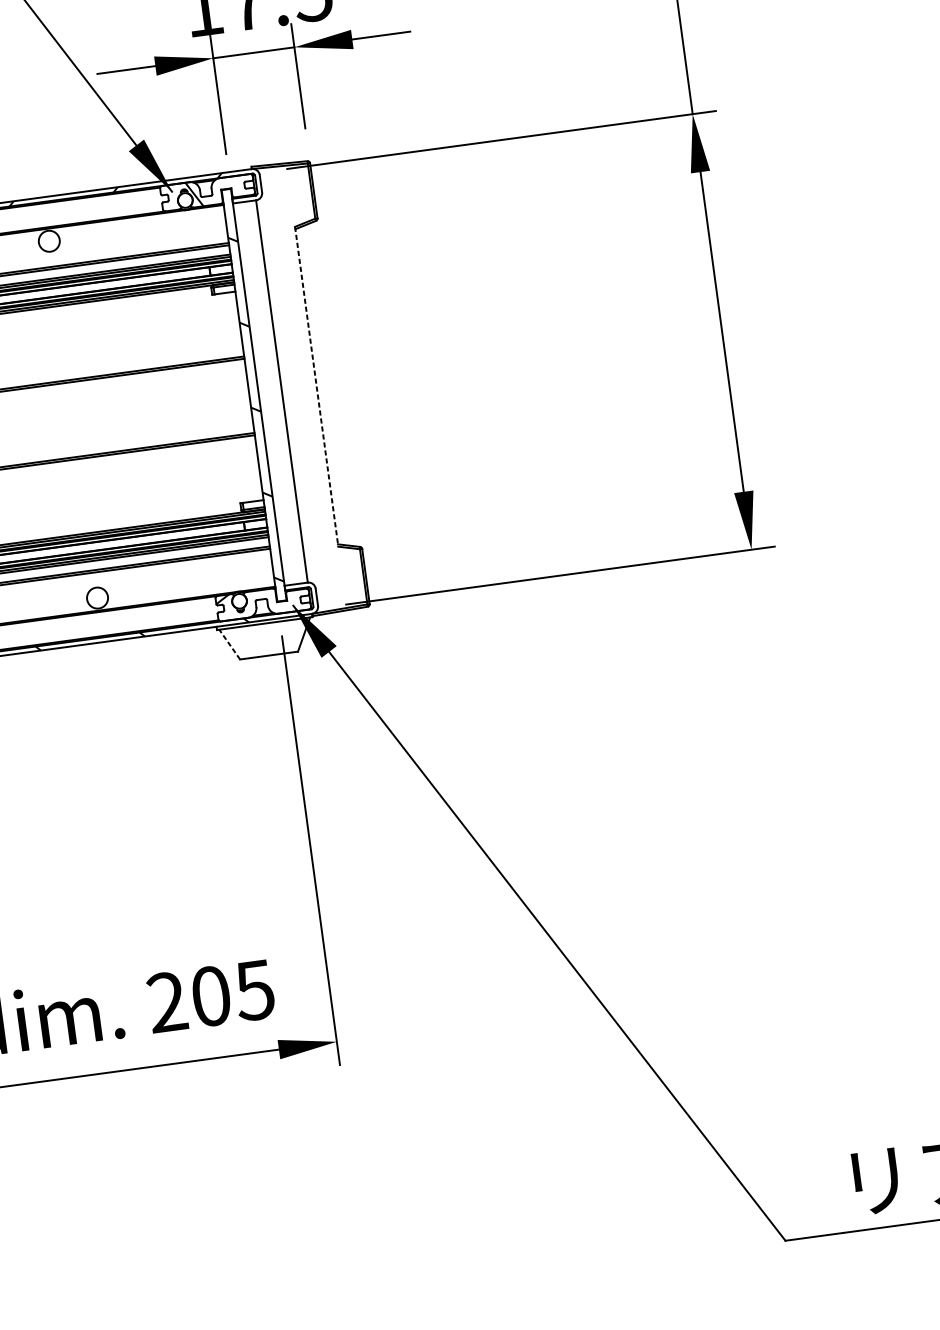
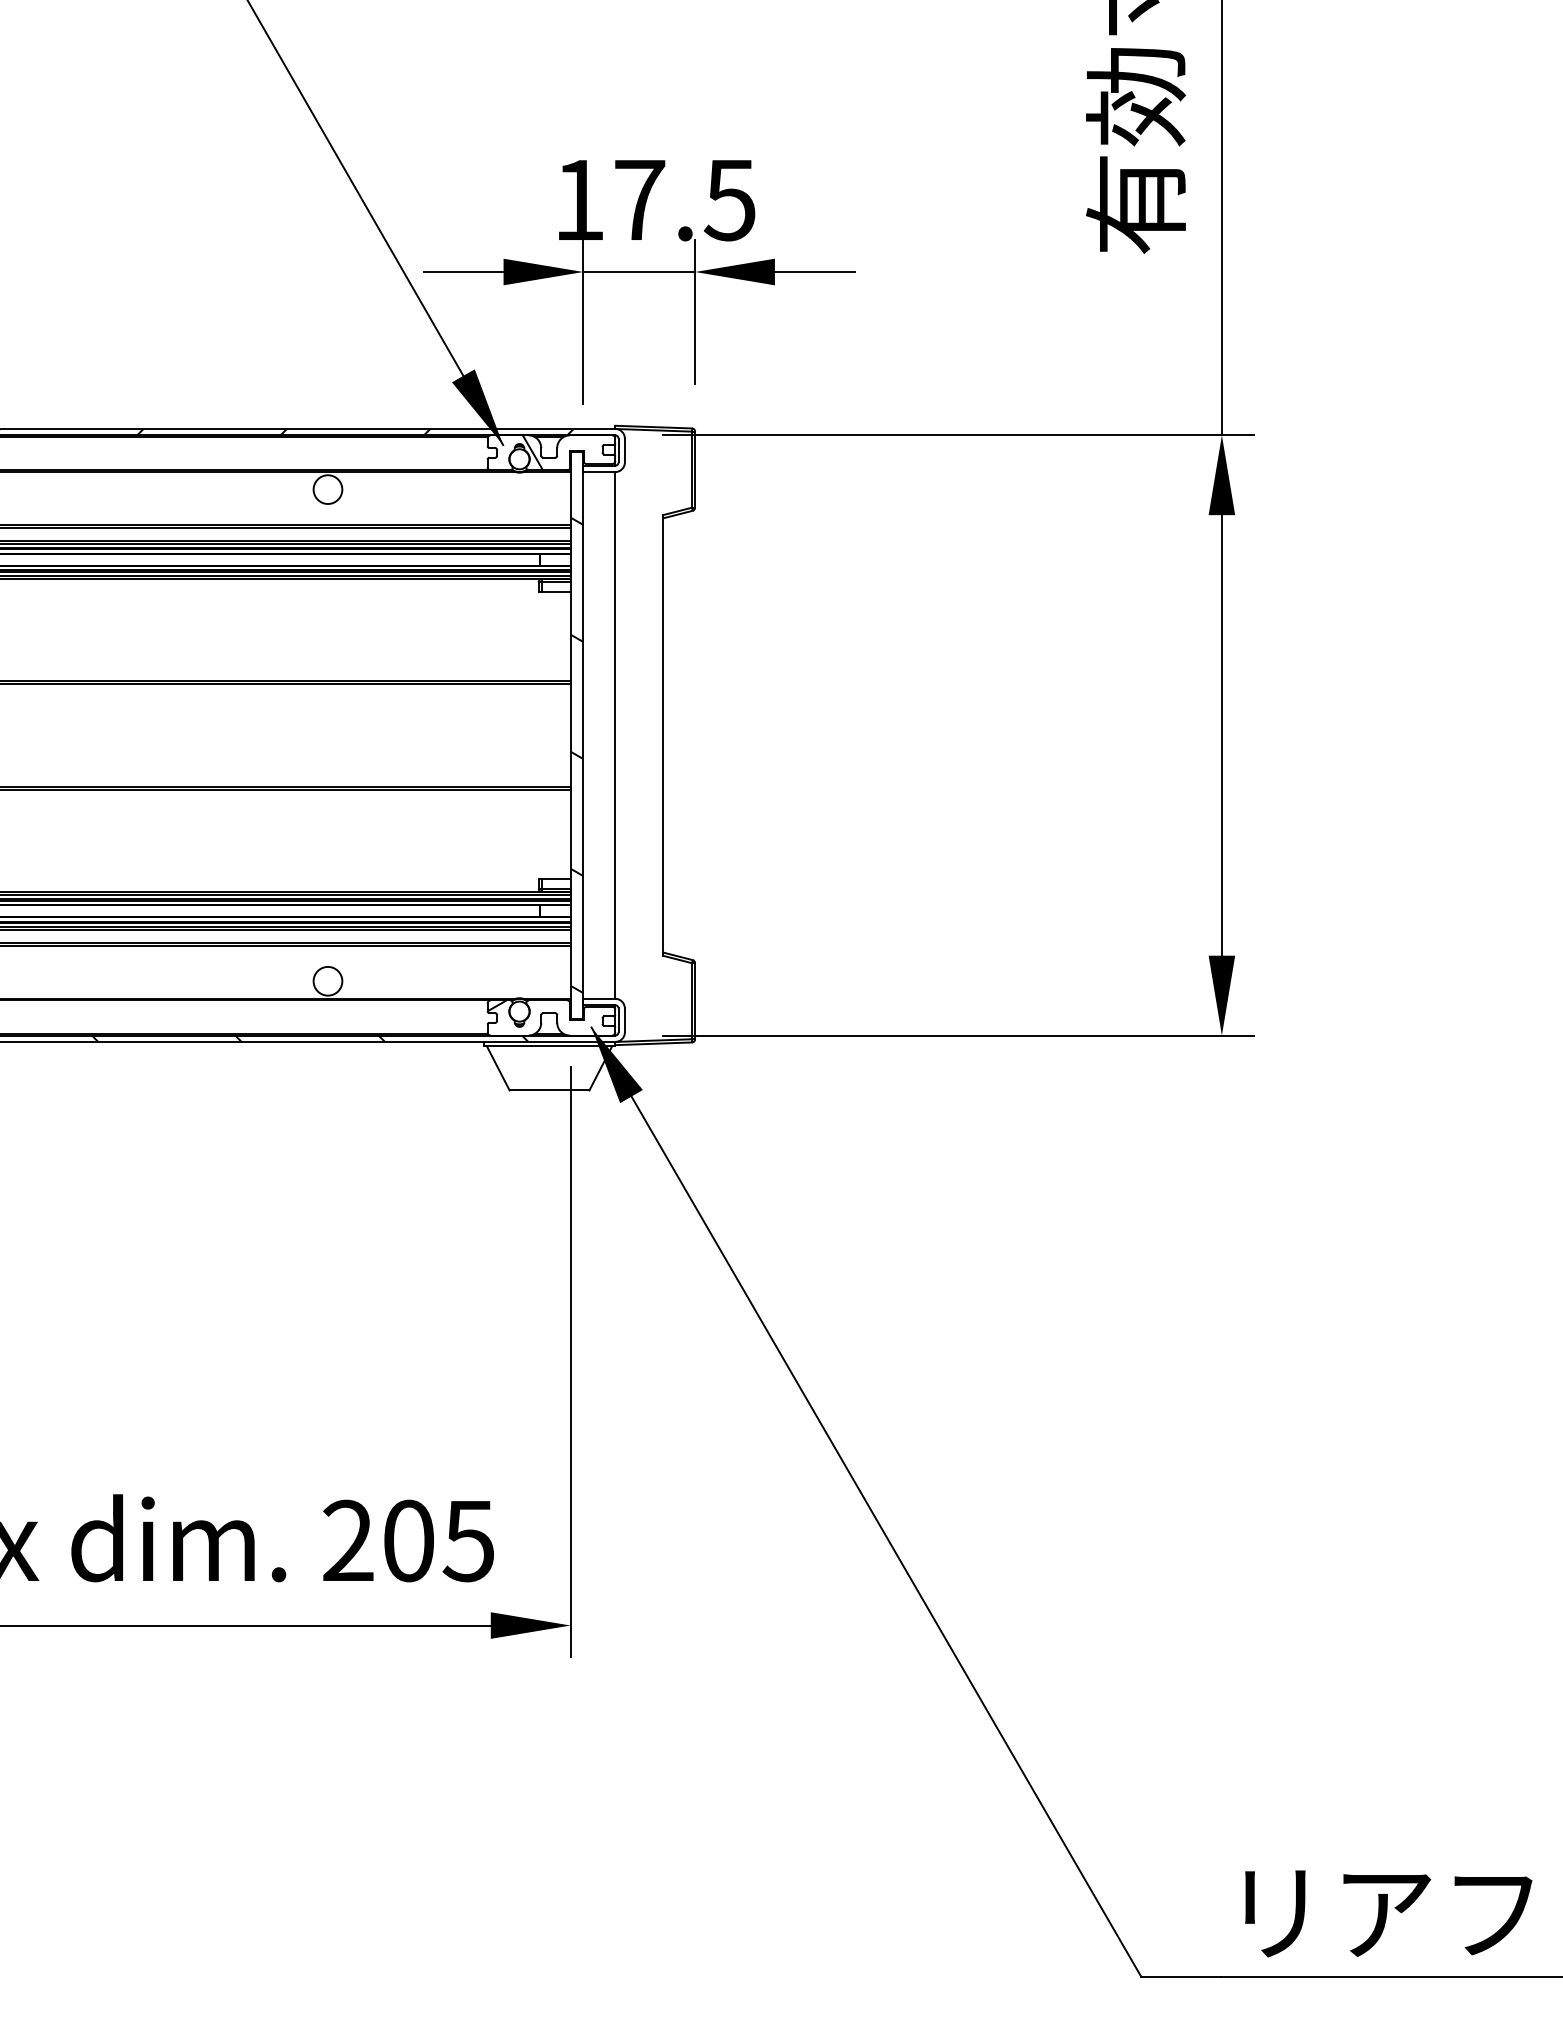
line: (316, 386) -> (663, 735), dashed -> solid
line: (229, 644) -> (498, 1068), dashed -> solid

